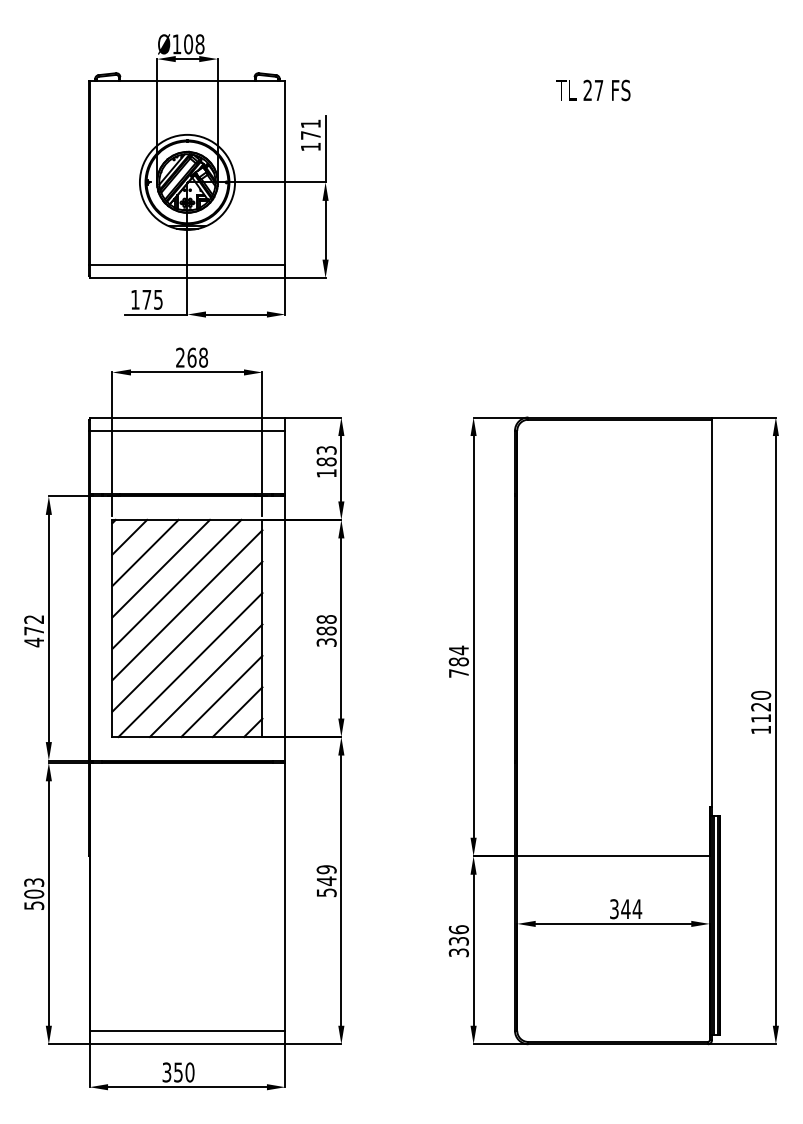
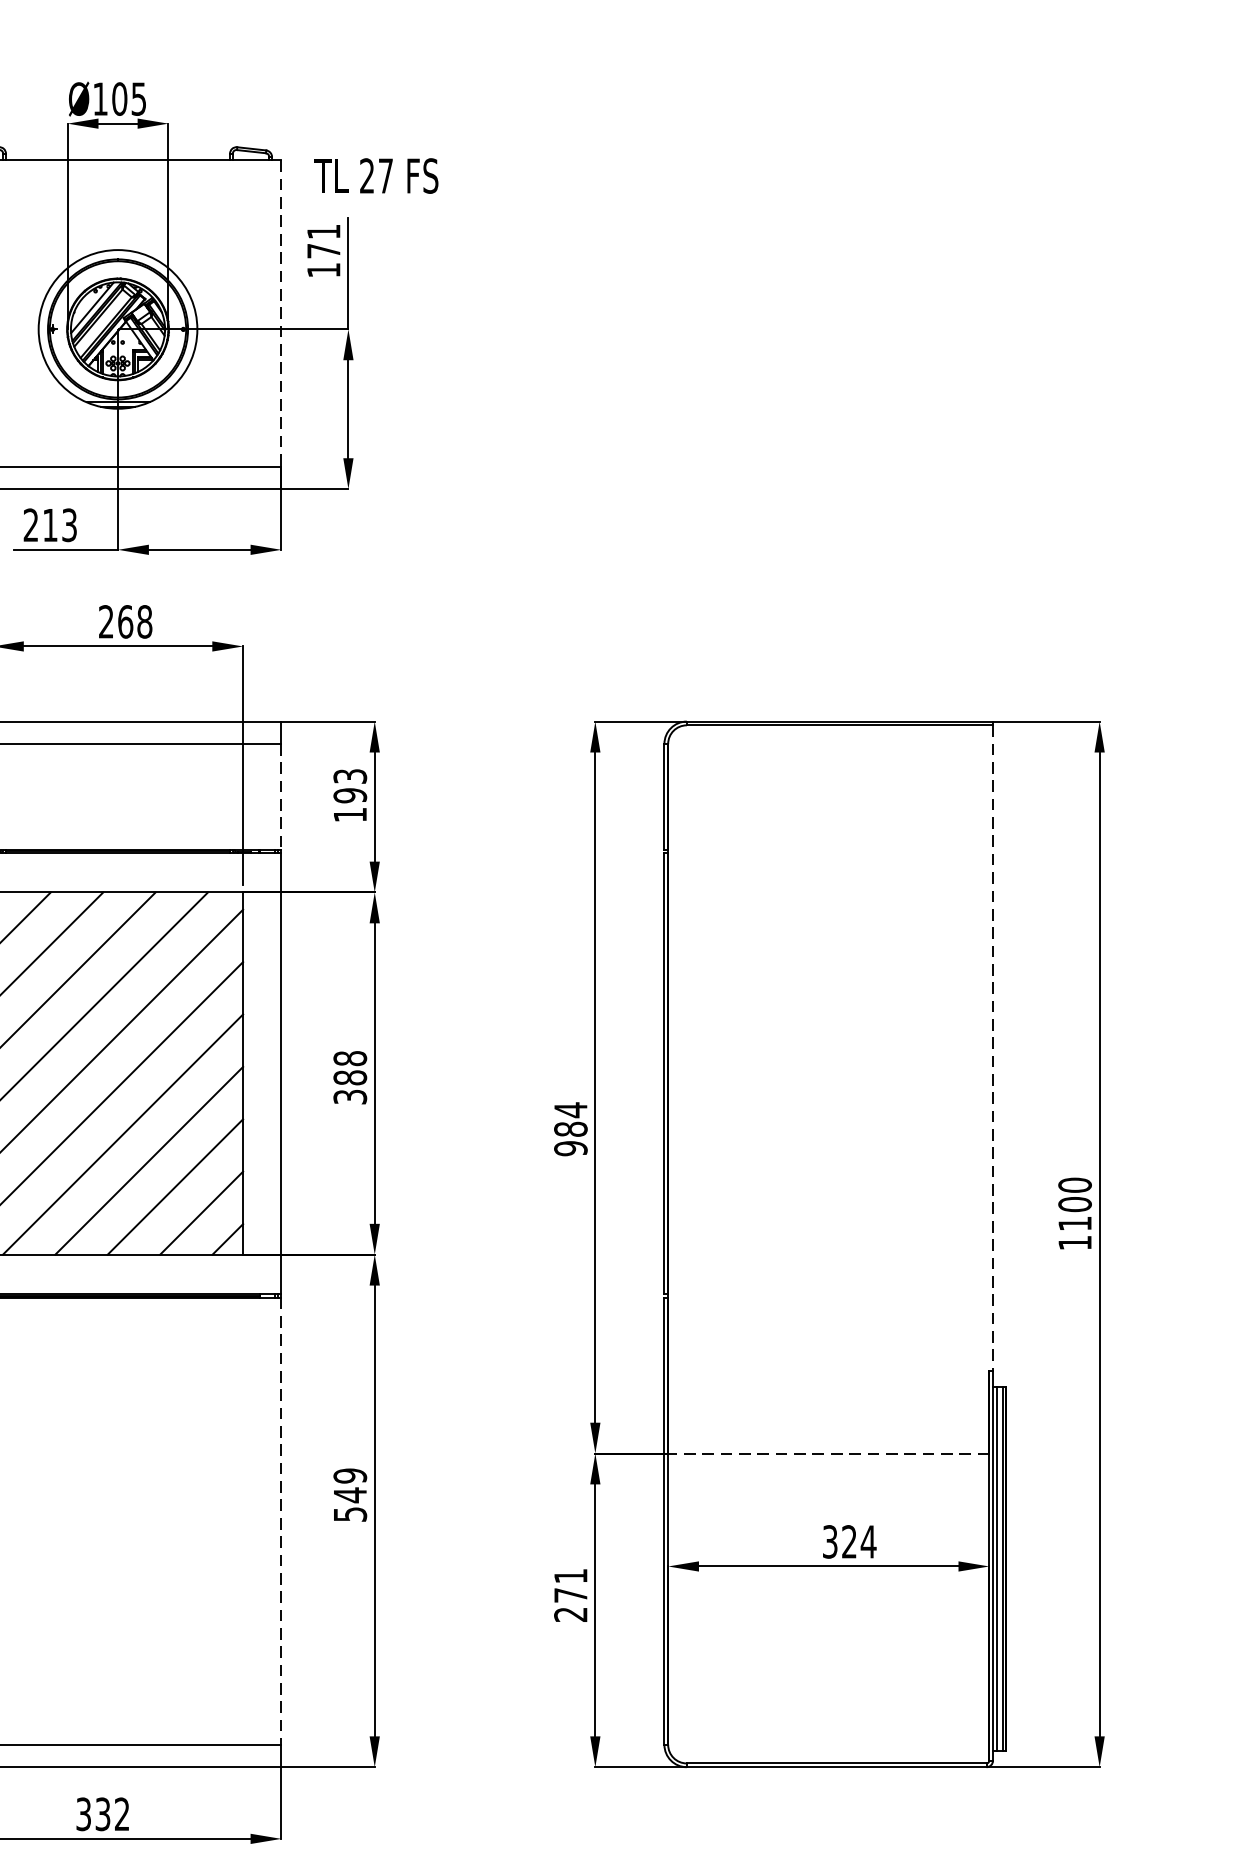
text: (199, 44) -> (138, 99), Ø108 -> Ø105
text: (593, 90) -> (376, 176), moved
line: (285, 172) -> (281, 312), solid -> dashed
text: (146, 299) -> (49, 524), 175 -> 213
text: (326, 461) -> (349, 795), 183 -> 193
line: (285, 462) -> (281, 796), solid -> dashed
line: (711, 613) -> (992, 1048), solid -> dashed
text: (458, 673) -> (570, 1148), 784 -> 984
text: (761, 706) -> (1075, 1203), 1120 -> 1100
line: (612, 856) -> (827, 1453), solid -> dashed
line: (285, 897) -> (281, 1522), solid -> dashed
text: (625, 908) -> (848, 1540), 344 -> 324
text: (458, 941) -> (570, 1595), 336 -> 271
text: (184, 1072) -> (113, 1814), 350 -> 332

